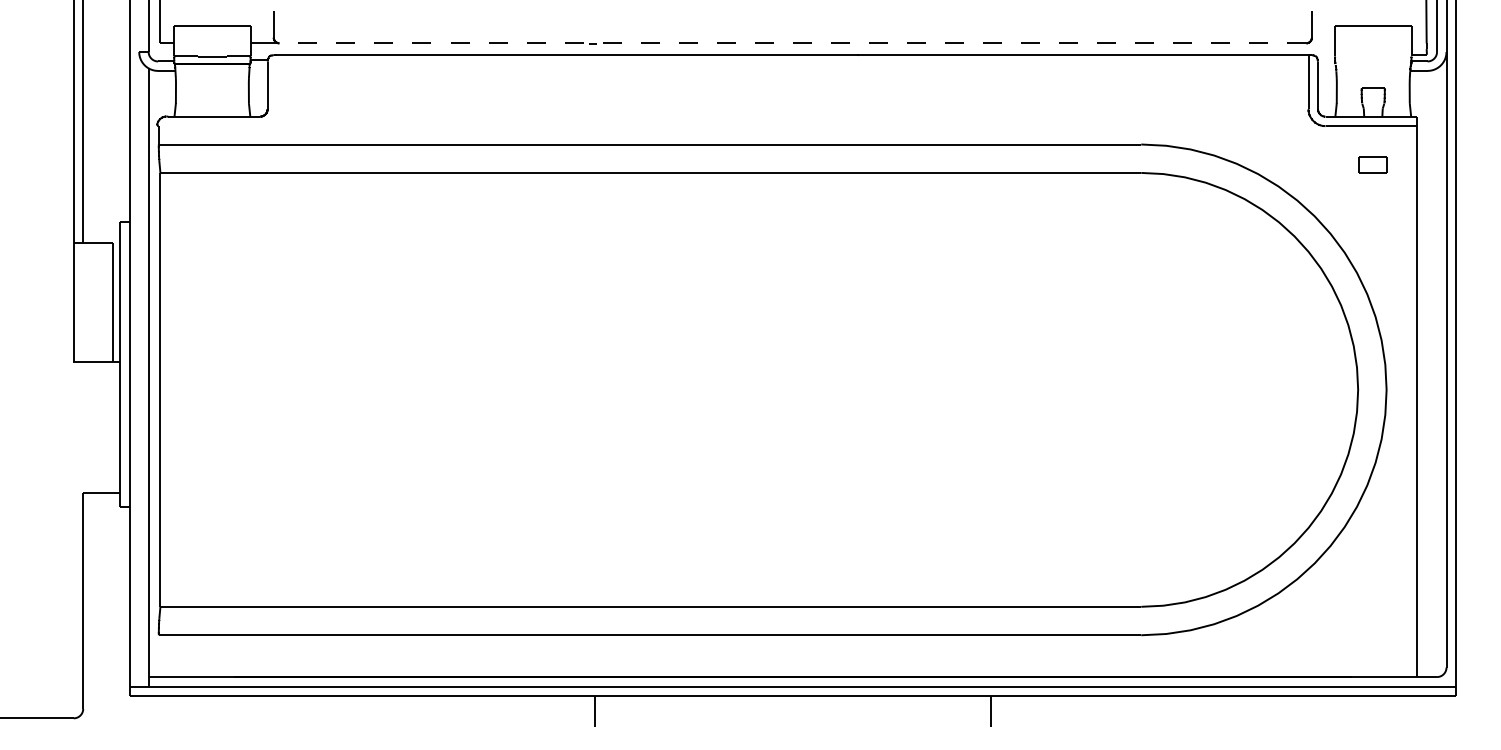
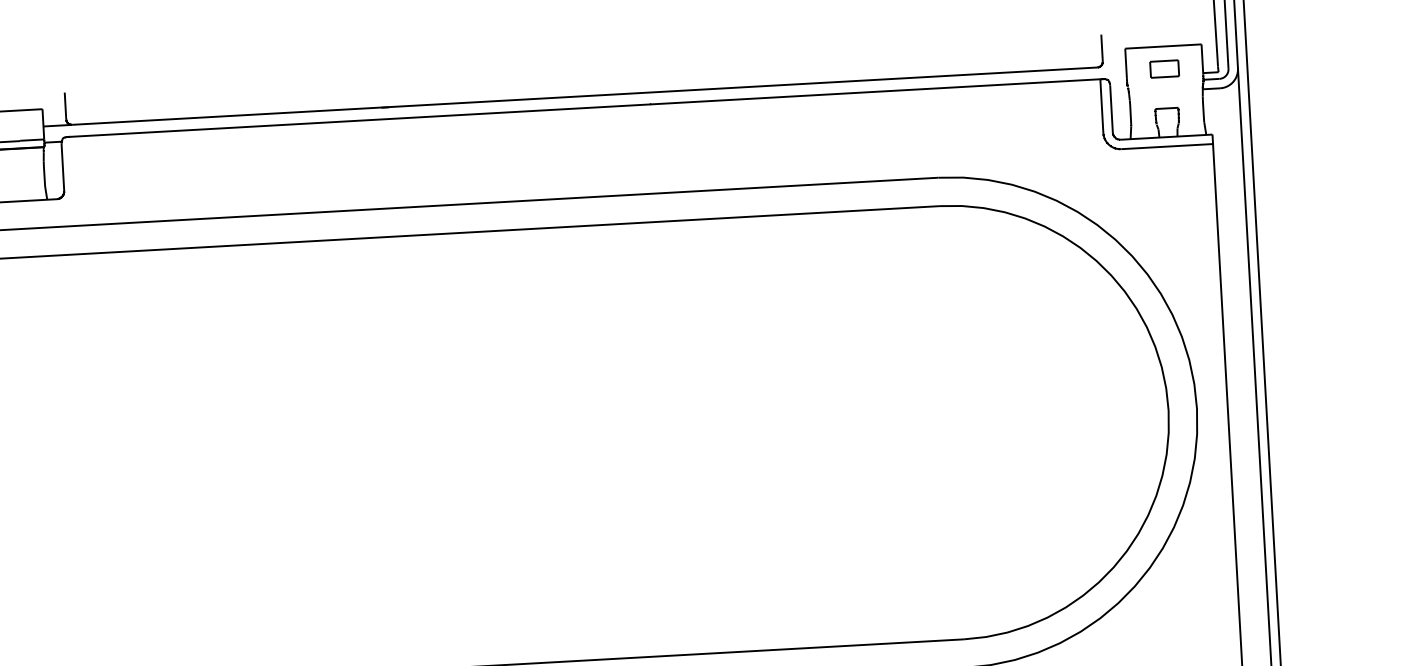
line: (792, 43) -> (584, 96), dashed -> solid
part: (1372, 164) -> (1163, 68), moved

